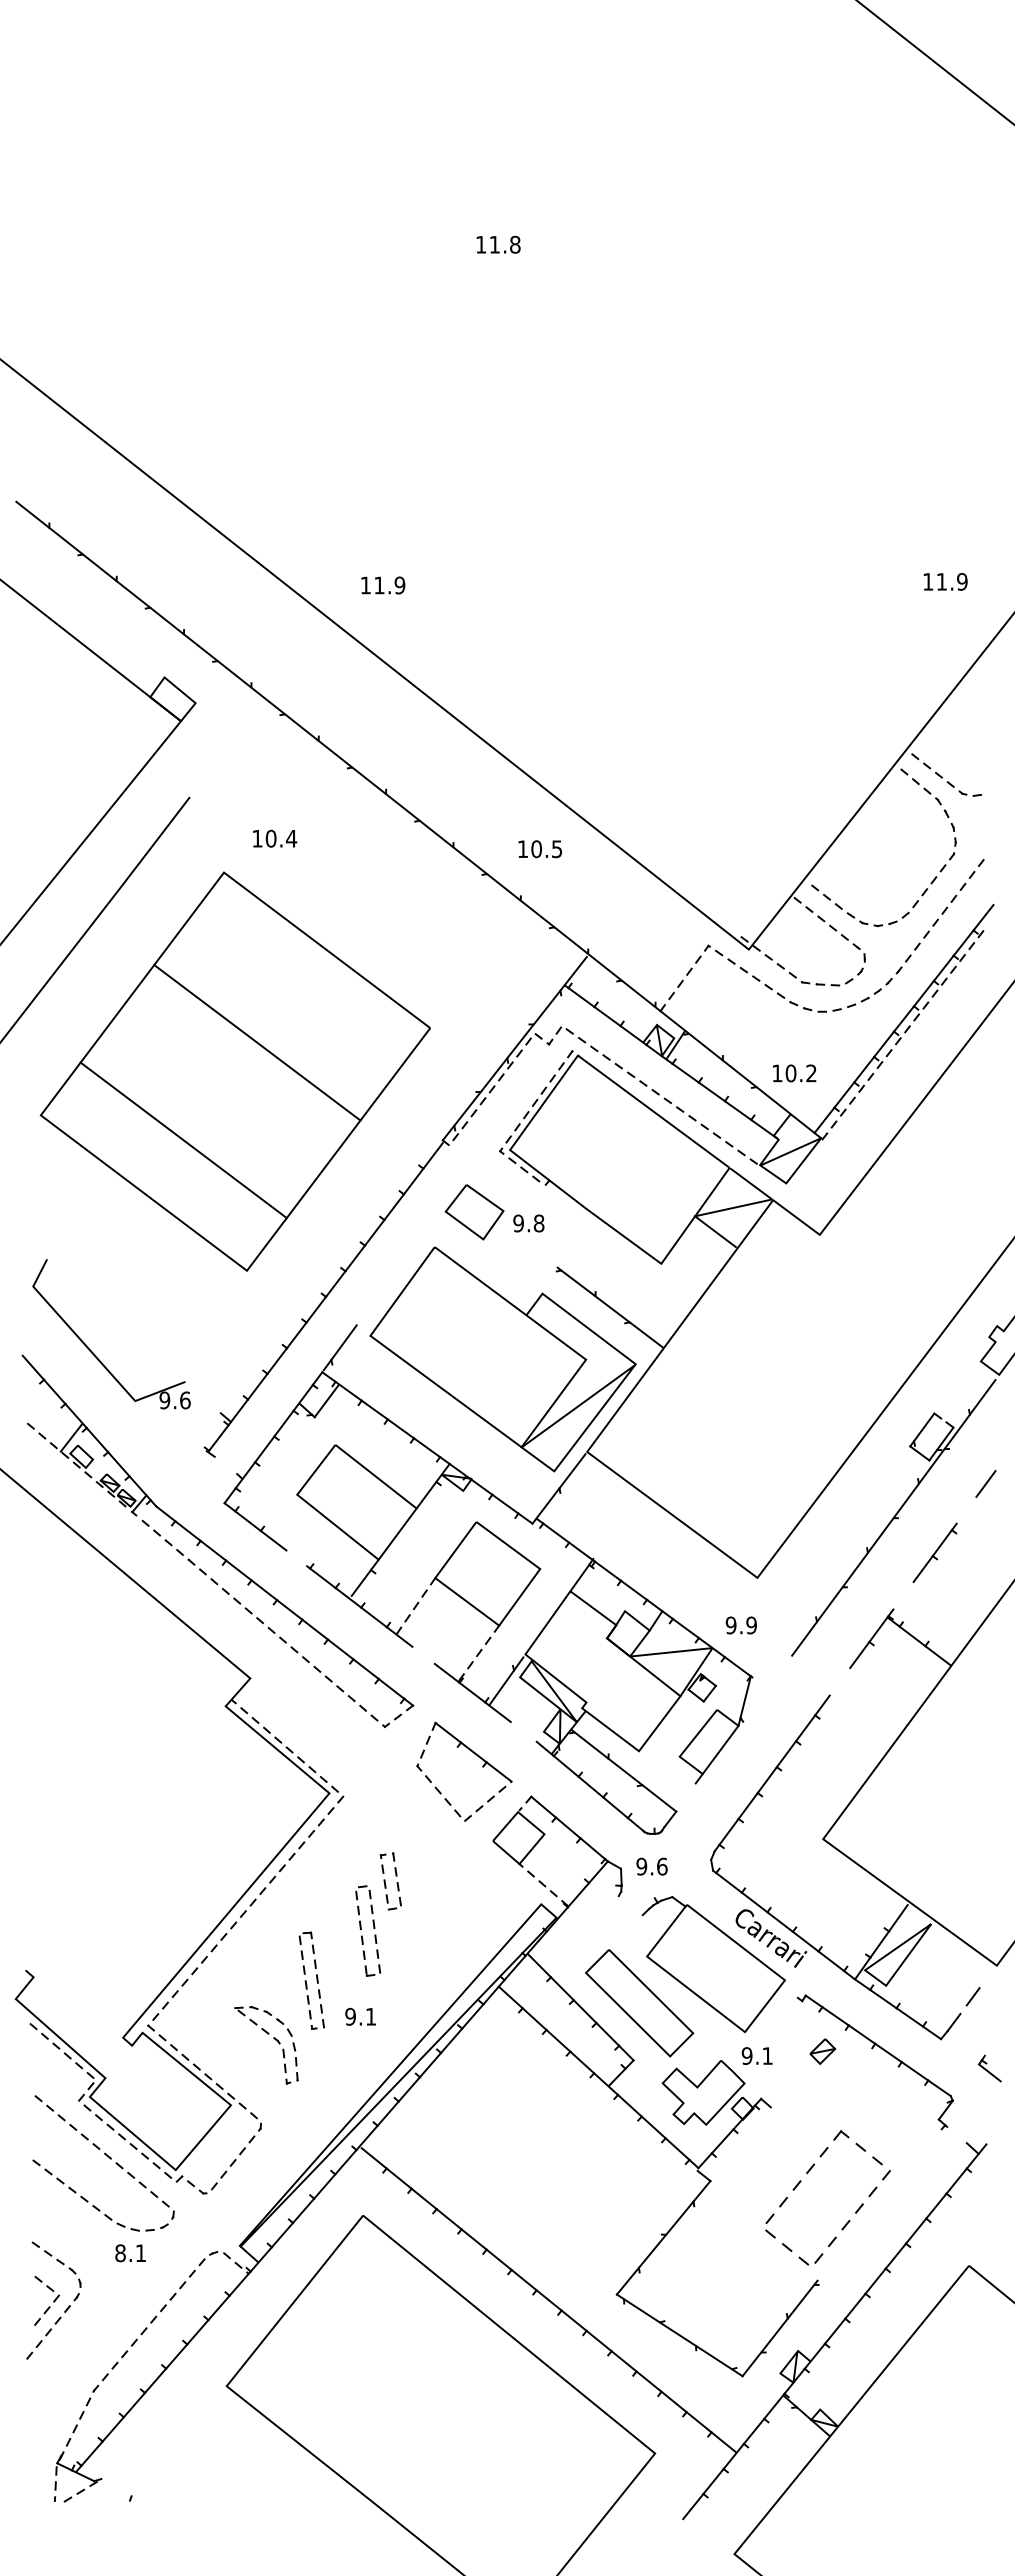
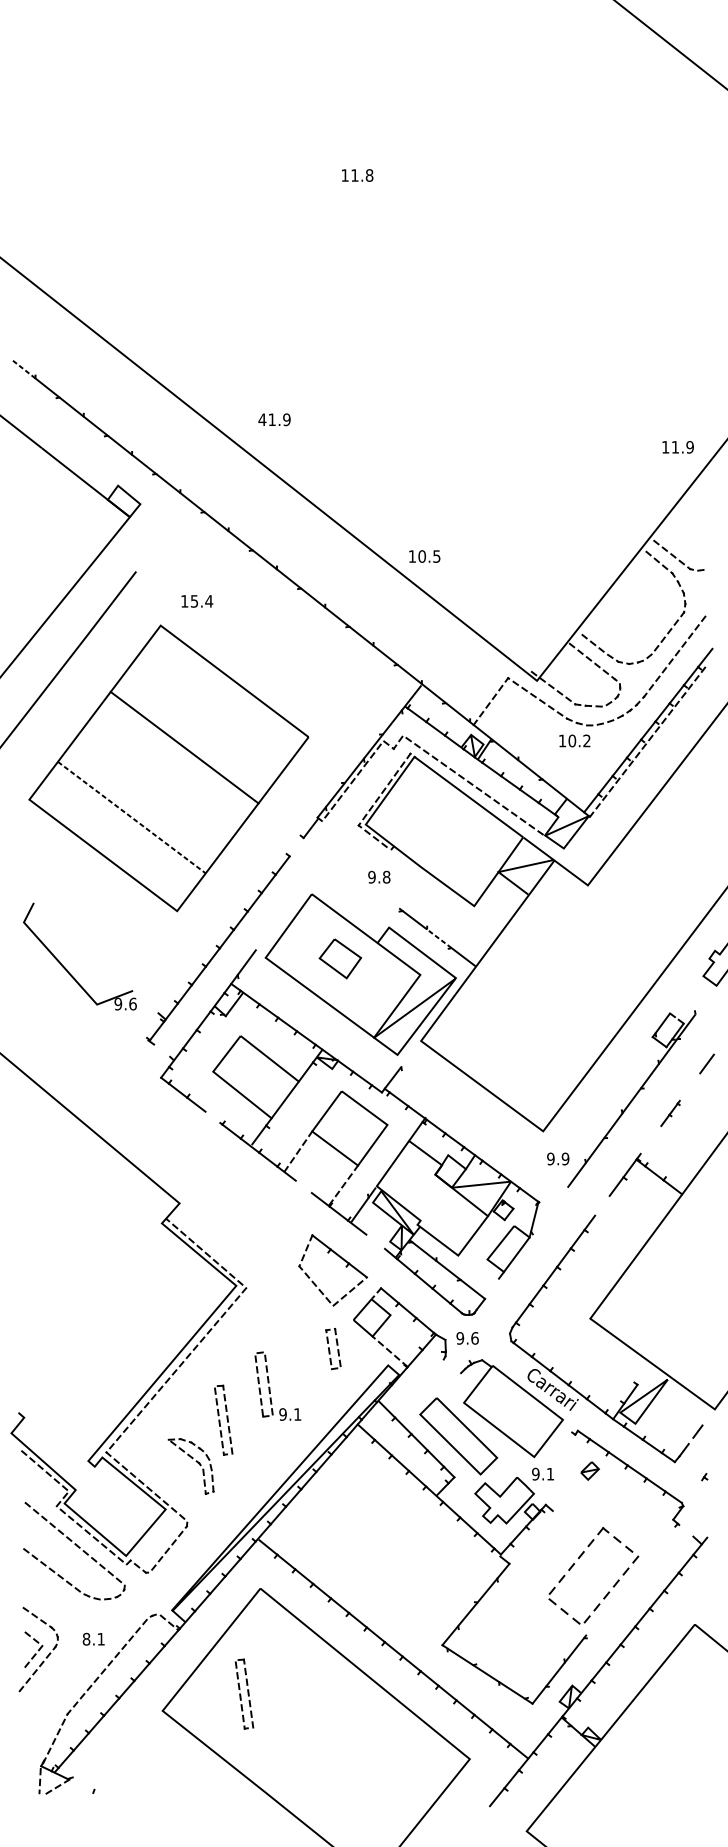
line: (32, 514) -> (23, 368), solid -> dashed
text: (945, 581) -> (678, 447), moved
text: (365, 585) -> (262, 419), 11.9 -> 41.9
text: (270, 838) -> (194, 601), 10.4 -> 15.4
text: (539, 849) -> (424, 556), moved
text: (794, 1073) -> (574, 741), moved
line: (184, 1140) -> (132, 817), solid -> dashed
line: (413, 1181) -> (296, 847), removed
part: (474, 1212) -> (340, 958), moved
line: (612, 1309) -> (439, 938), solid -> dashed
line: (982, 1397) -> (704, 1002), removed
line: (572, 1471) -> (410, 1055), removed
part: (212, 1548) -> (152, 1110), removed
part: (934, 1552) -> (670, 1113), size x0.6
text: (740, 1625) -> (557, 1159), moved
part: (390, 1881) -> (333, 1349), moved
line: (898, 1918) -> (644, 1375), removed
text: (360, 2016) -> (290, 1414), moved
line: (989, 2072) -> (709, 1485), removed
text: (130, 2253) -> (93, 1639), moved
part: (340, 2362) -> (244, 1693), added

